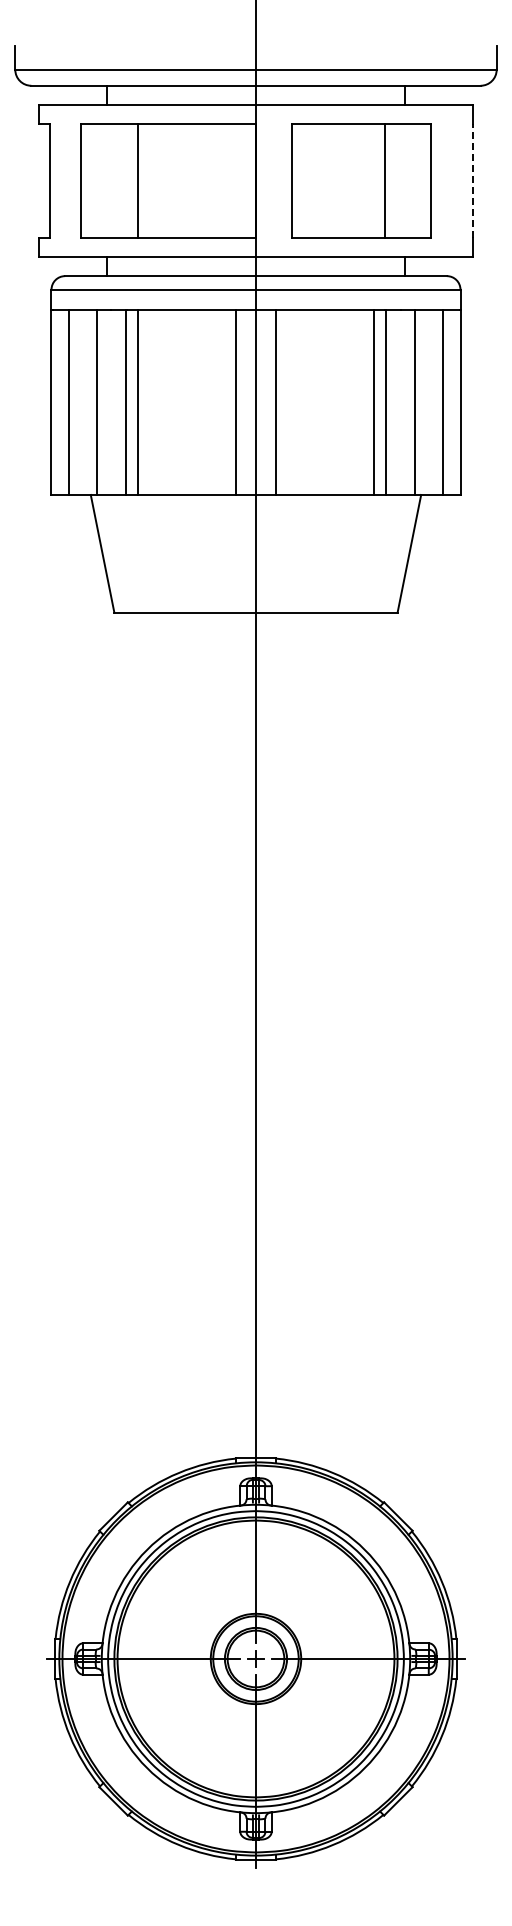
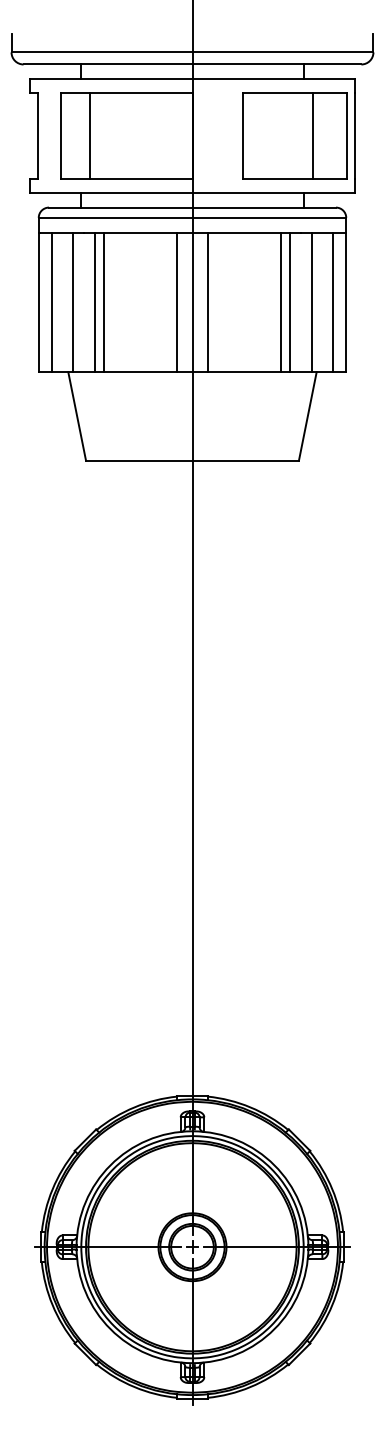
line: (137, 180) -> (89, 135), moved
part: (361, 180) -> (295, 135), moved
line: (472, 180) -> (355, 135), dashed -> solid

